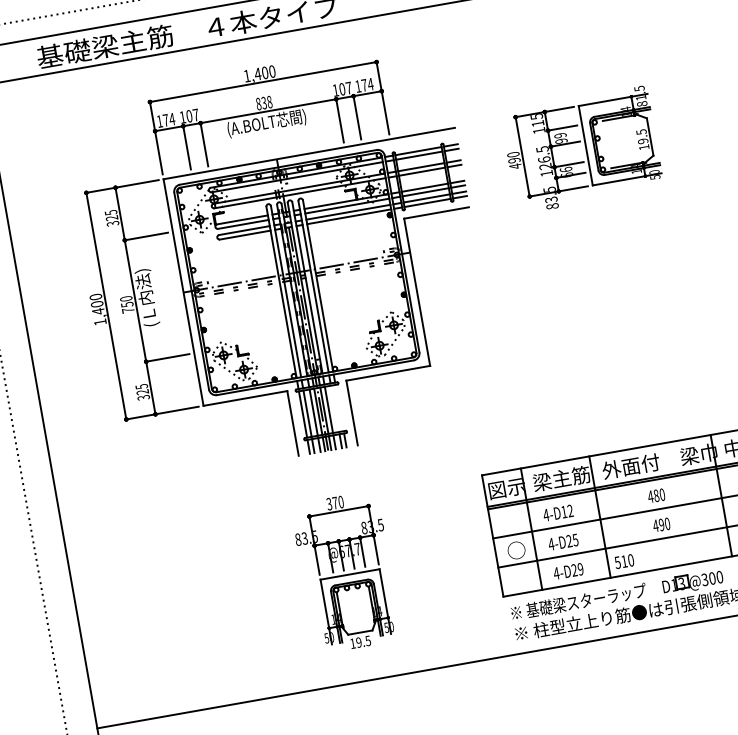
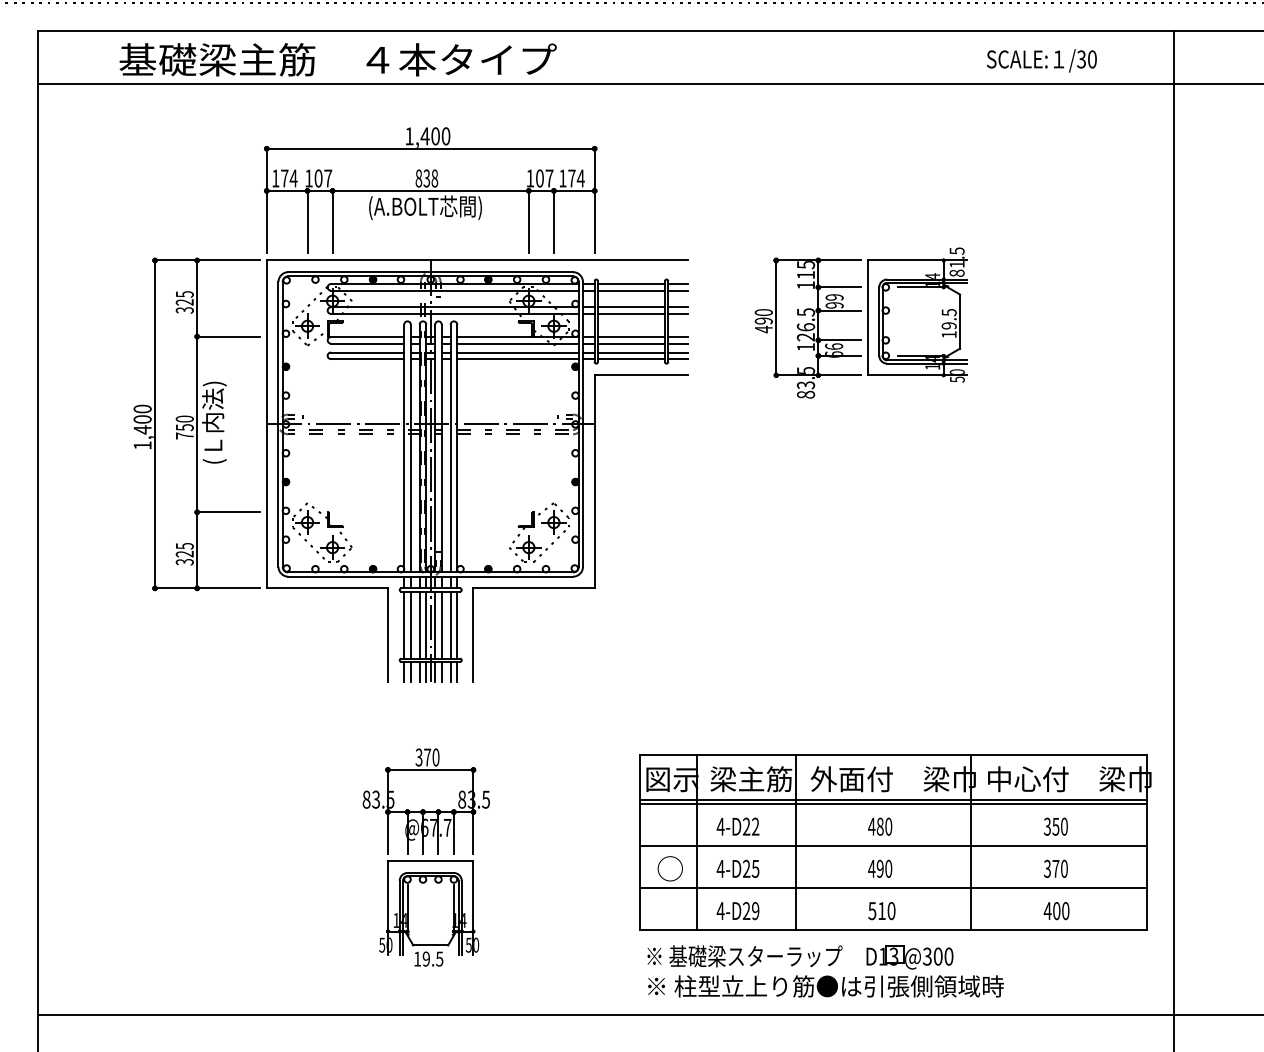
line: (339, 407) -> (457, 624), added
line: (334, 408) -> (450, 624), added
text: (564, 511) -> (746, 826), 4-D12 -> 4-D22
text: (624, 561) -> (881, 911), moved

